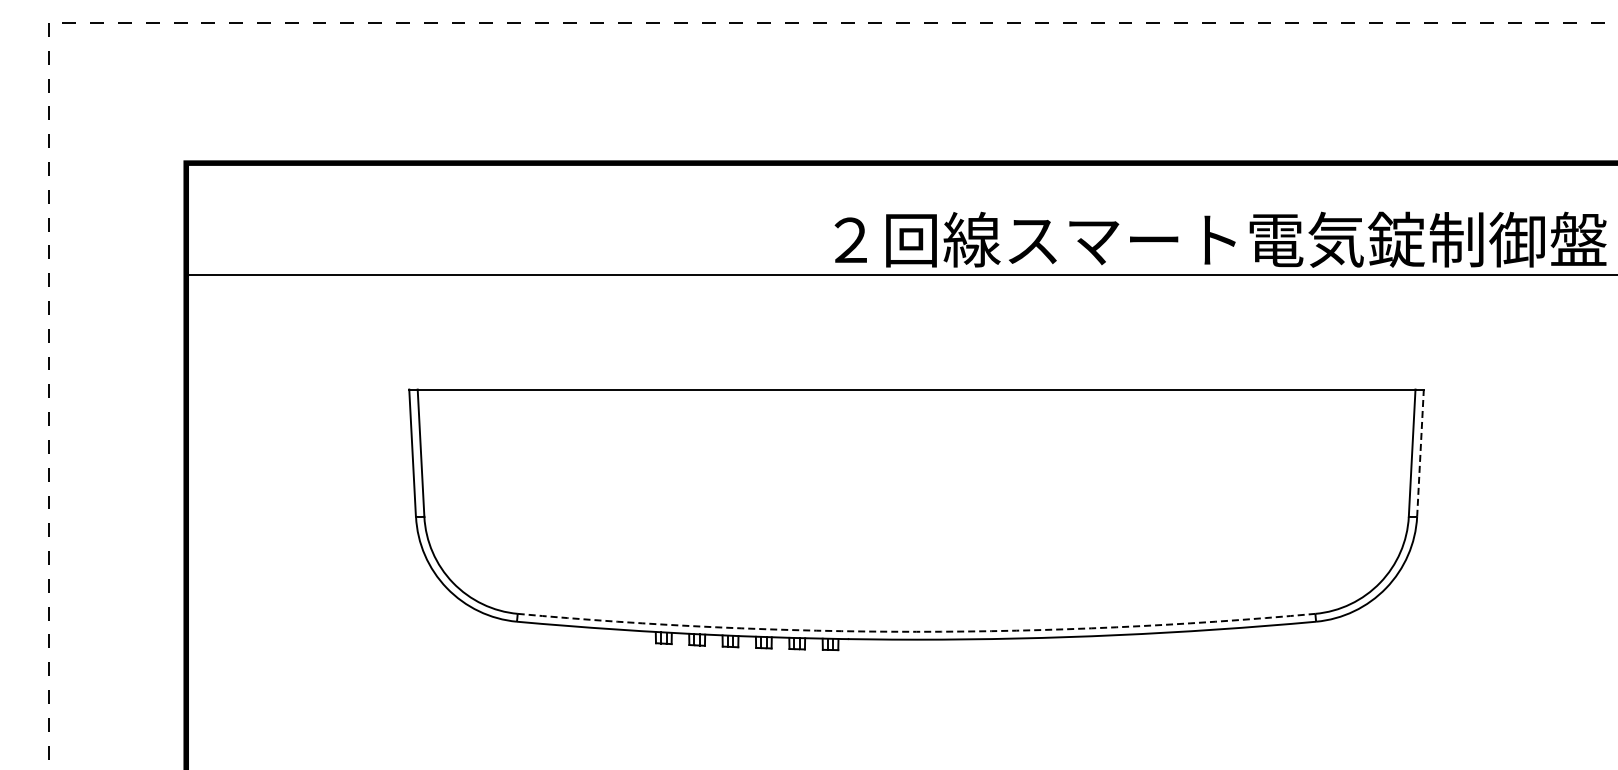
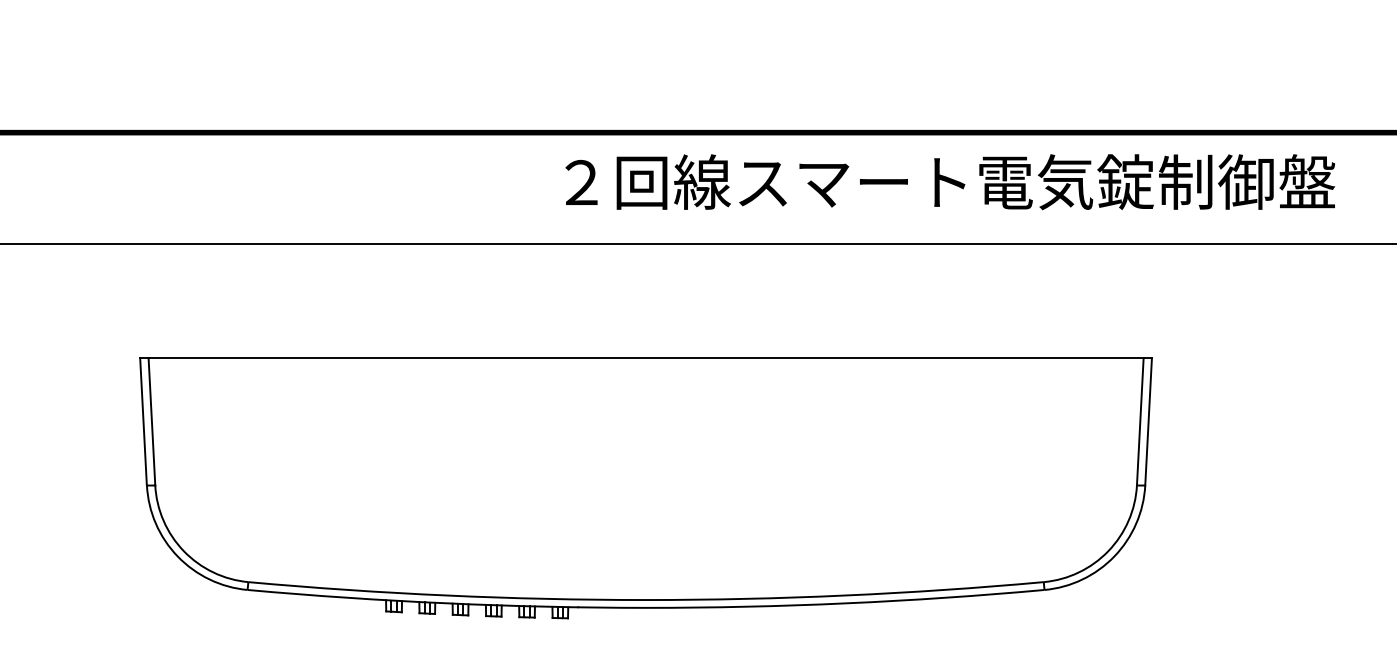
text: (1220, 239) -> (950, 181), moved
line: (1420, 453) -> (1148, 422), dashed -> solid
line: (916, 631) -> (646, 599), dashed -> solid

